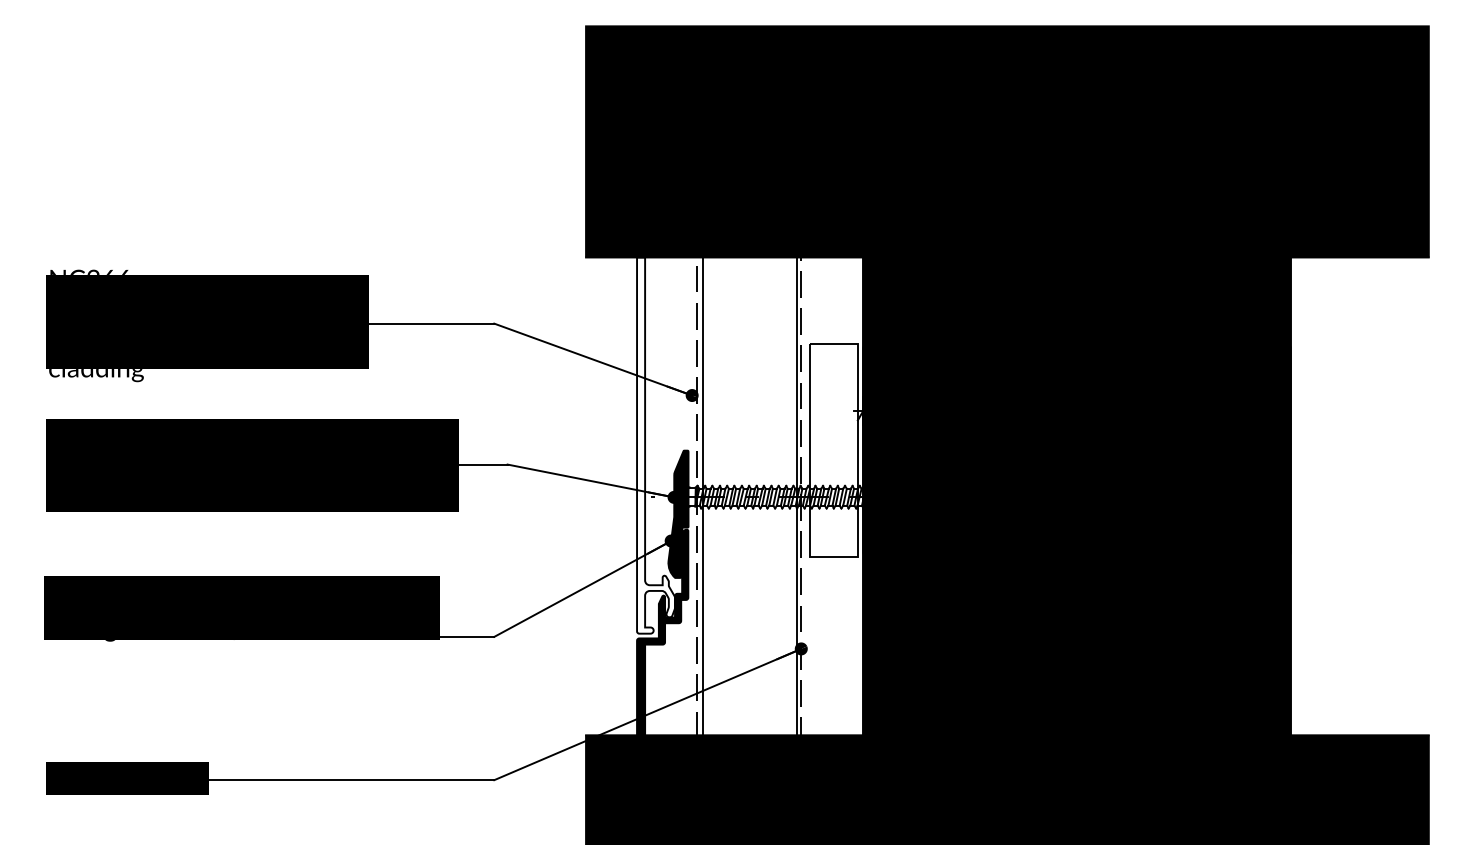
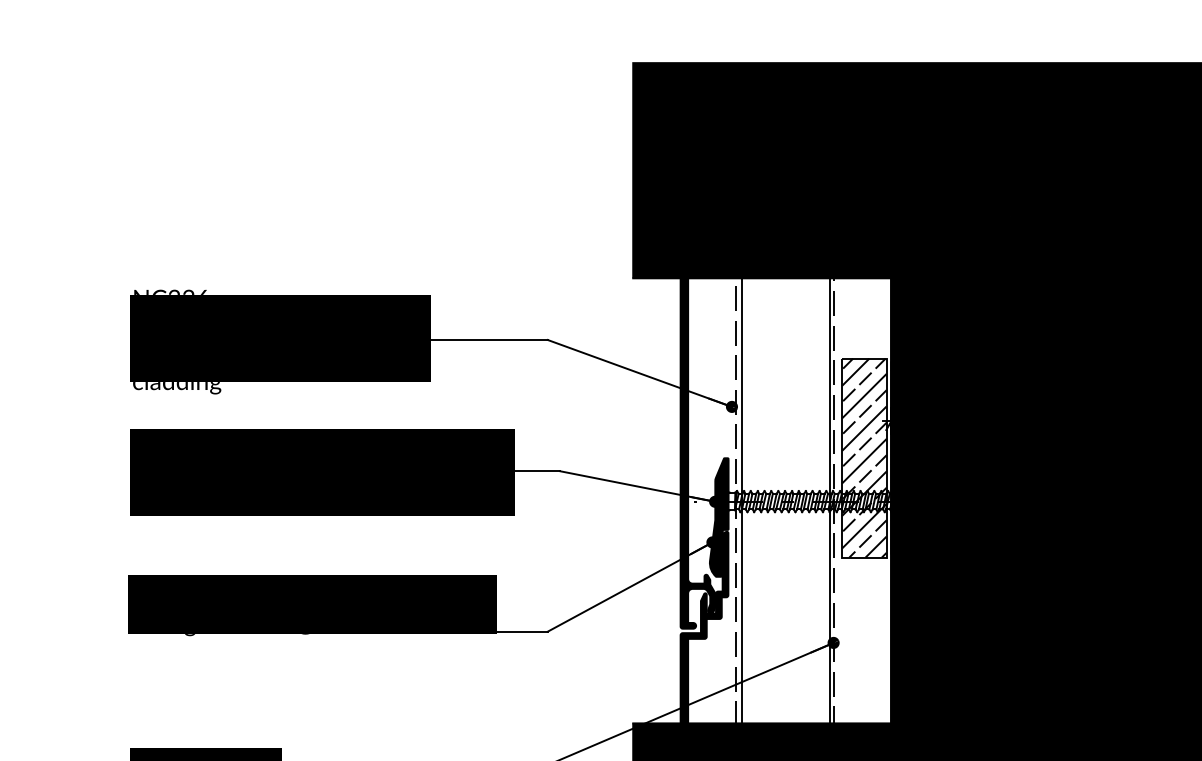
text: (108, 271) -> (188, 291), NC266 -> NC226
fill: (656, 445) -> (698, 453), added
hatch: (834, 450) -> (864, 458), added

